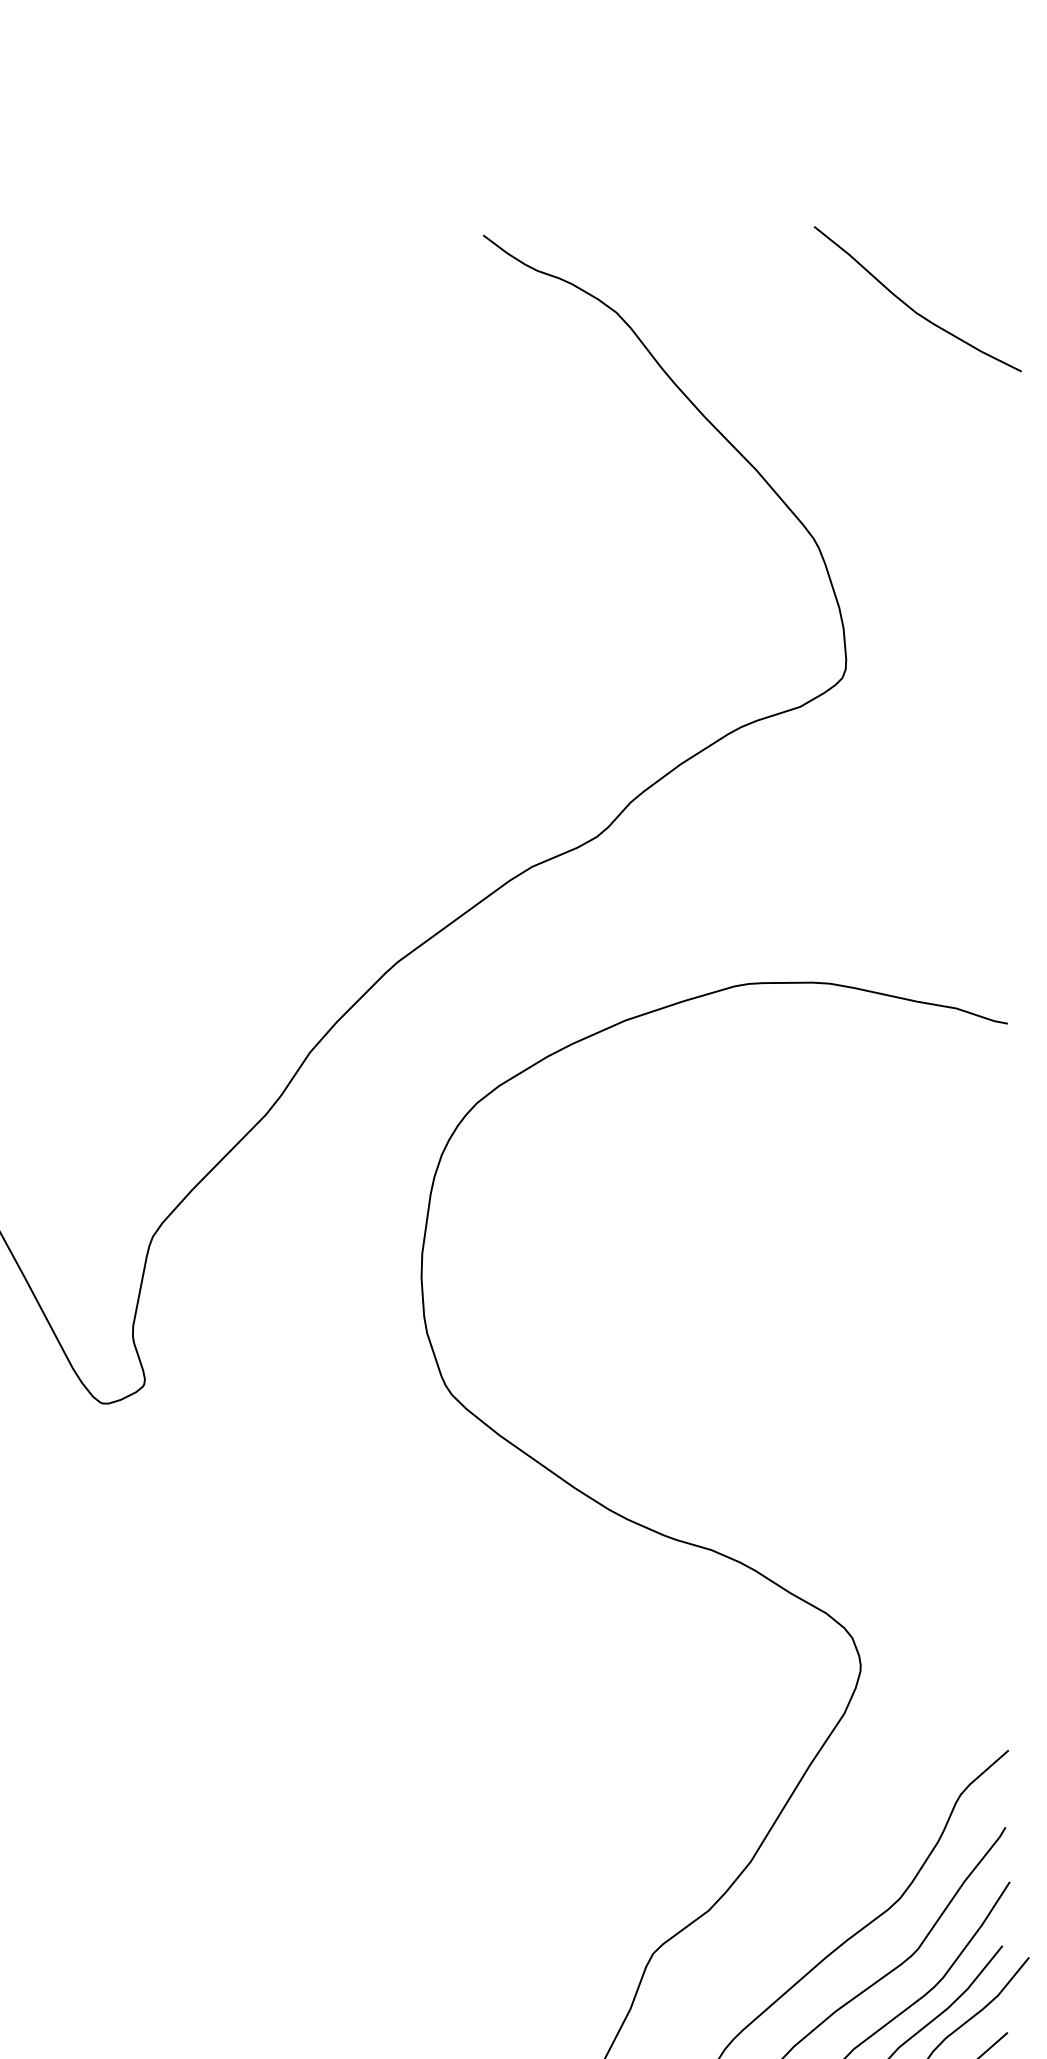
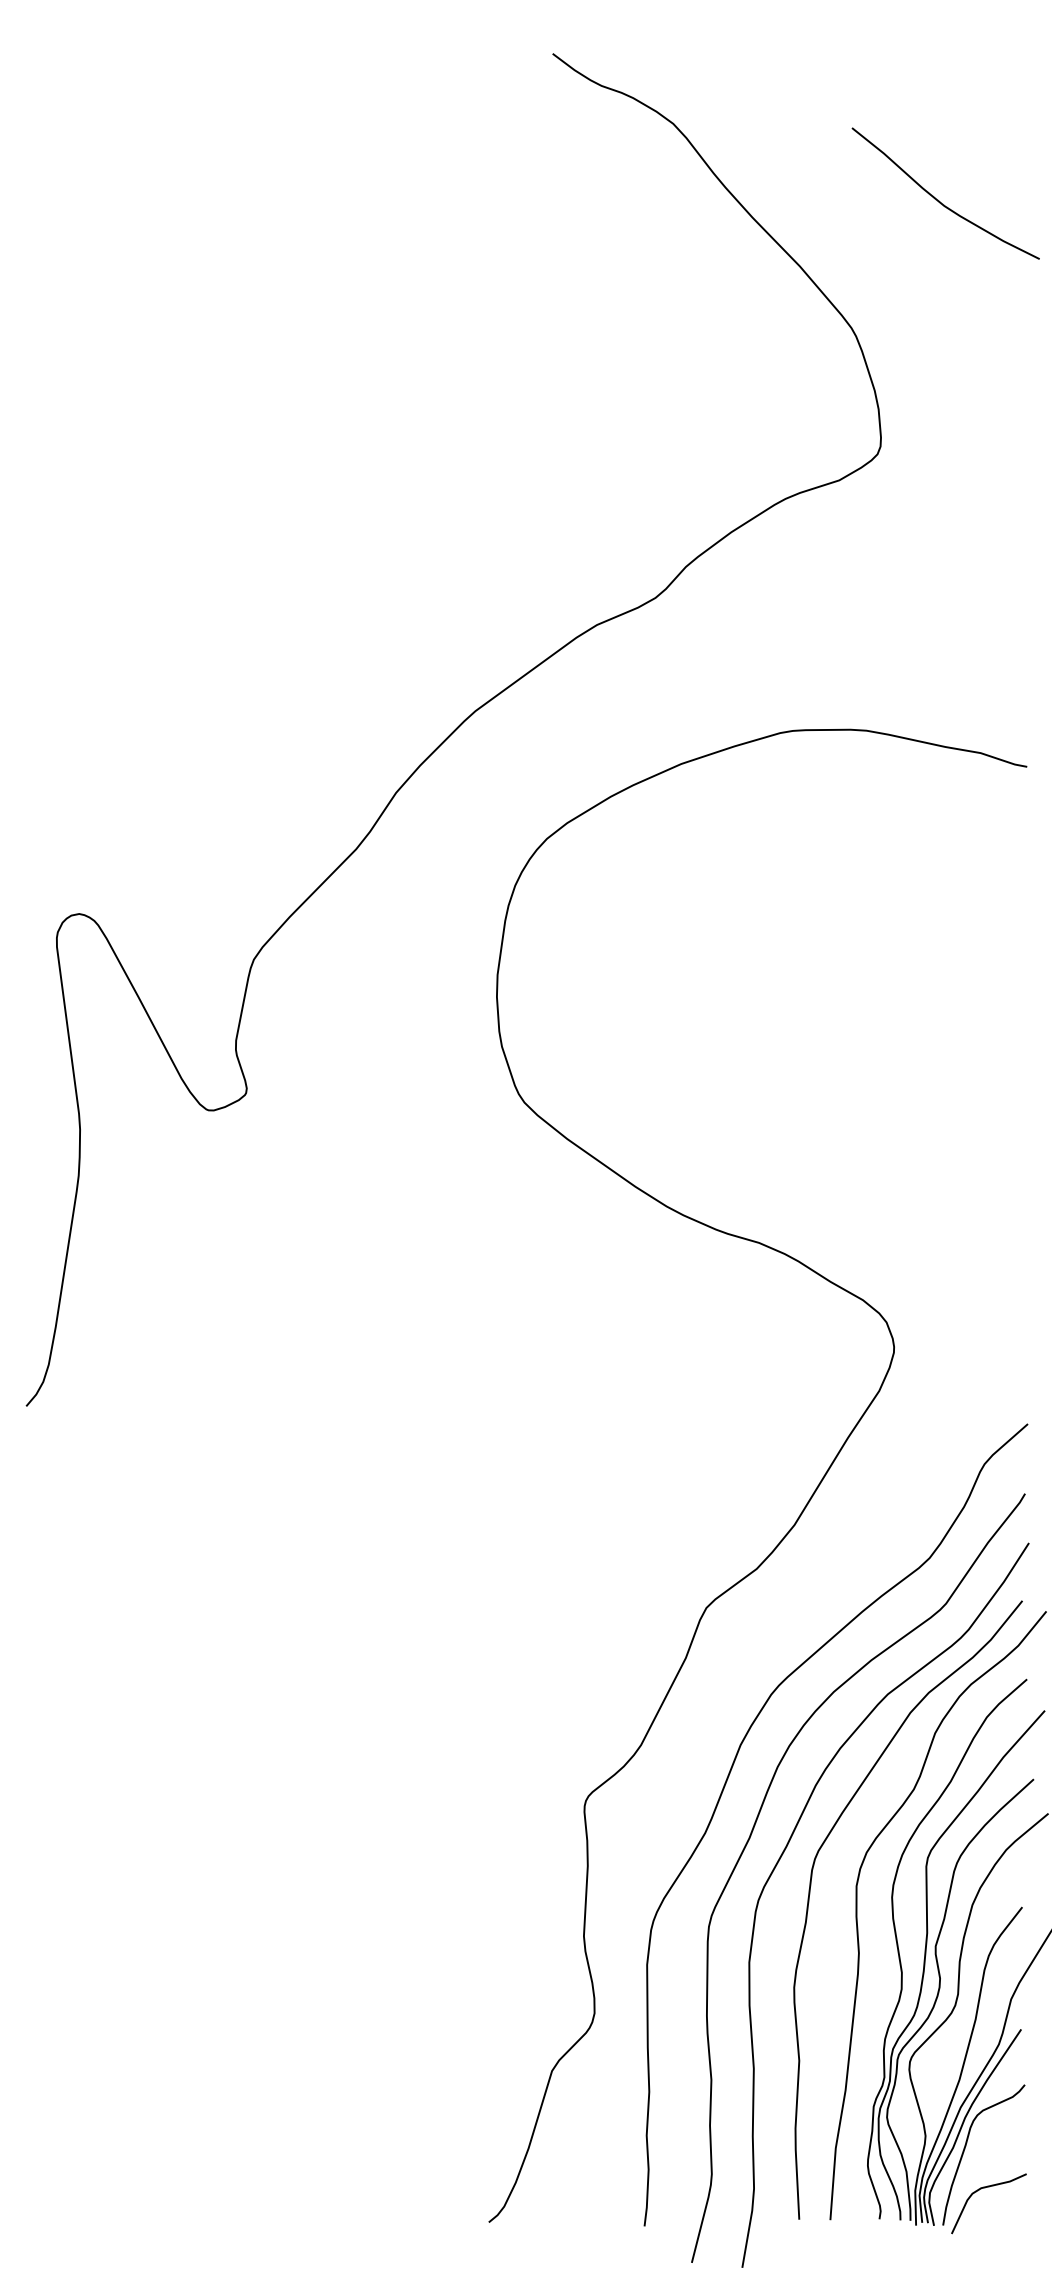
curve: (909, 305) -> (938, 199), moved

